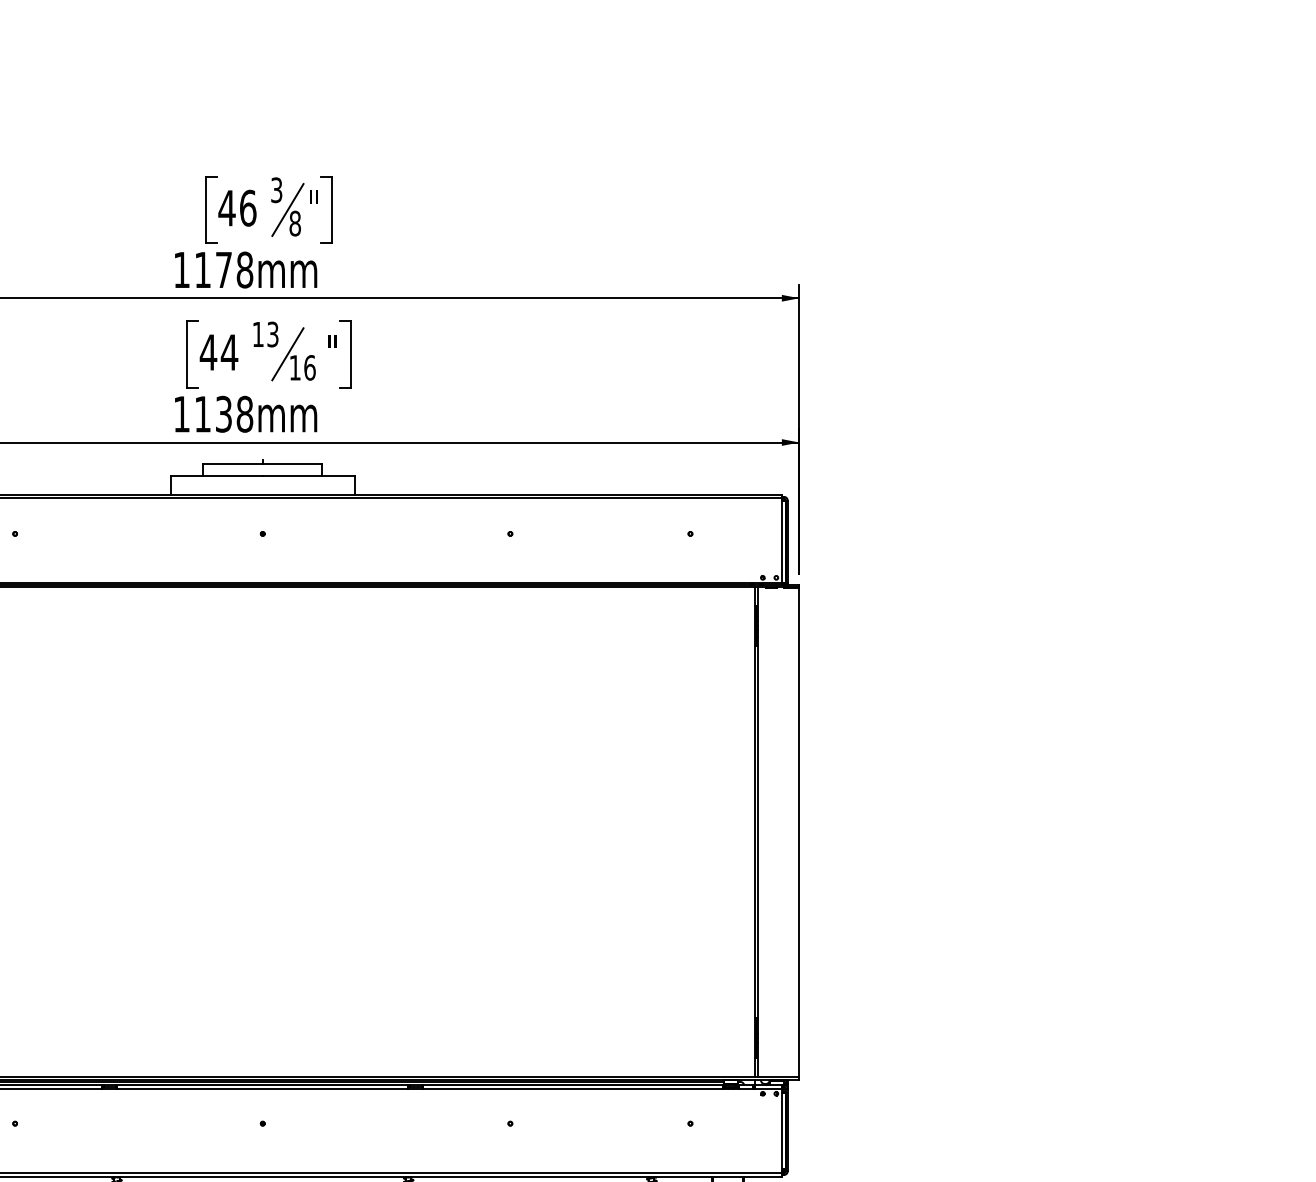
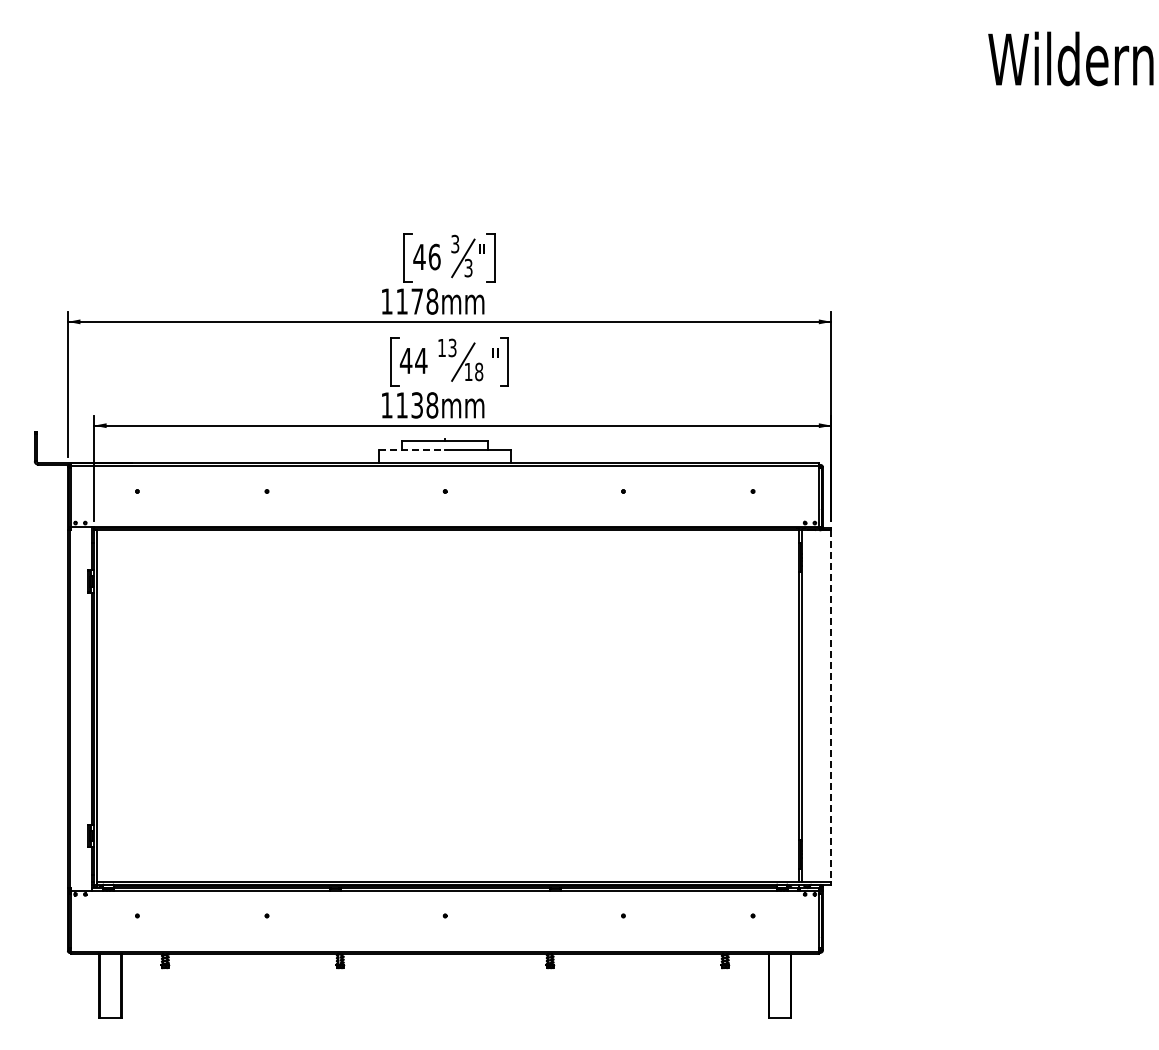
text: (295, 224) -> (468, 268), 8 -> 3
text: (310, 367) -> (479, 371), 16 -> 18
line: (217, 475) -> (412, 449), solid -> dashed
line: (799, 832) -> (831, 706), solid -> dashed

